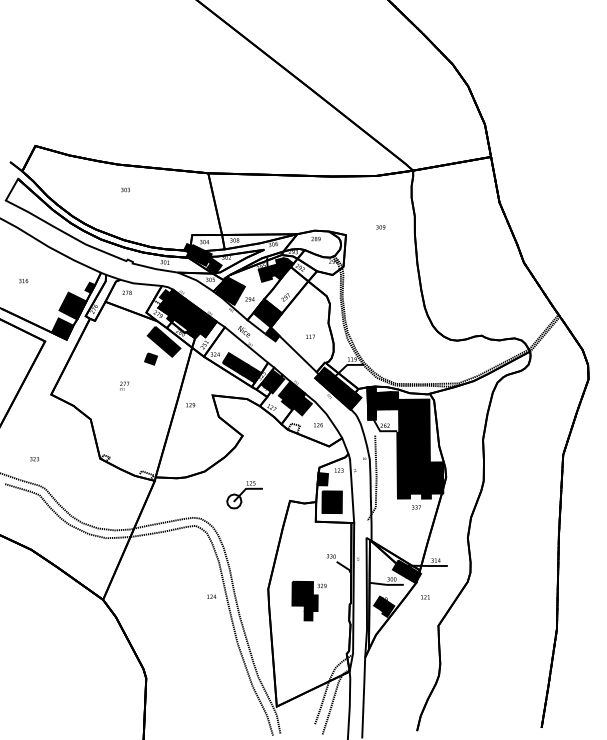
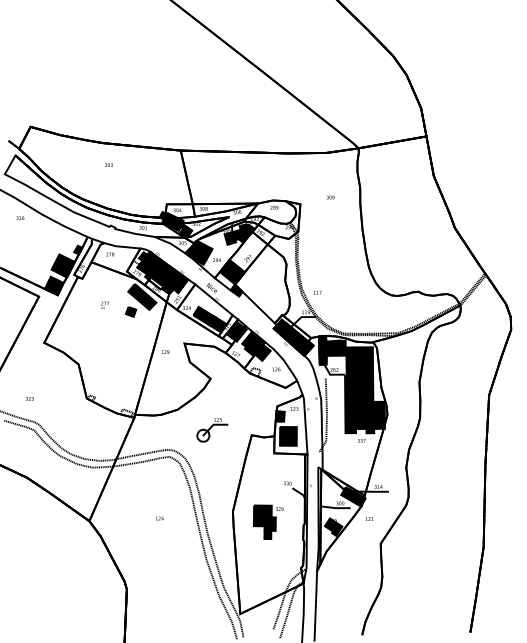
text: (23, 280) -> (20, 217), moved
text: (310, 336) -> (317, 292), moved
text: (123, 386) -> (104, 305), moved
text: (211, 596) -> (159, 518), moved

